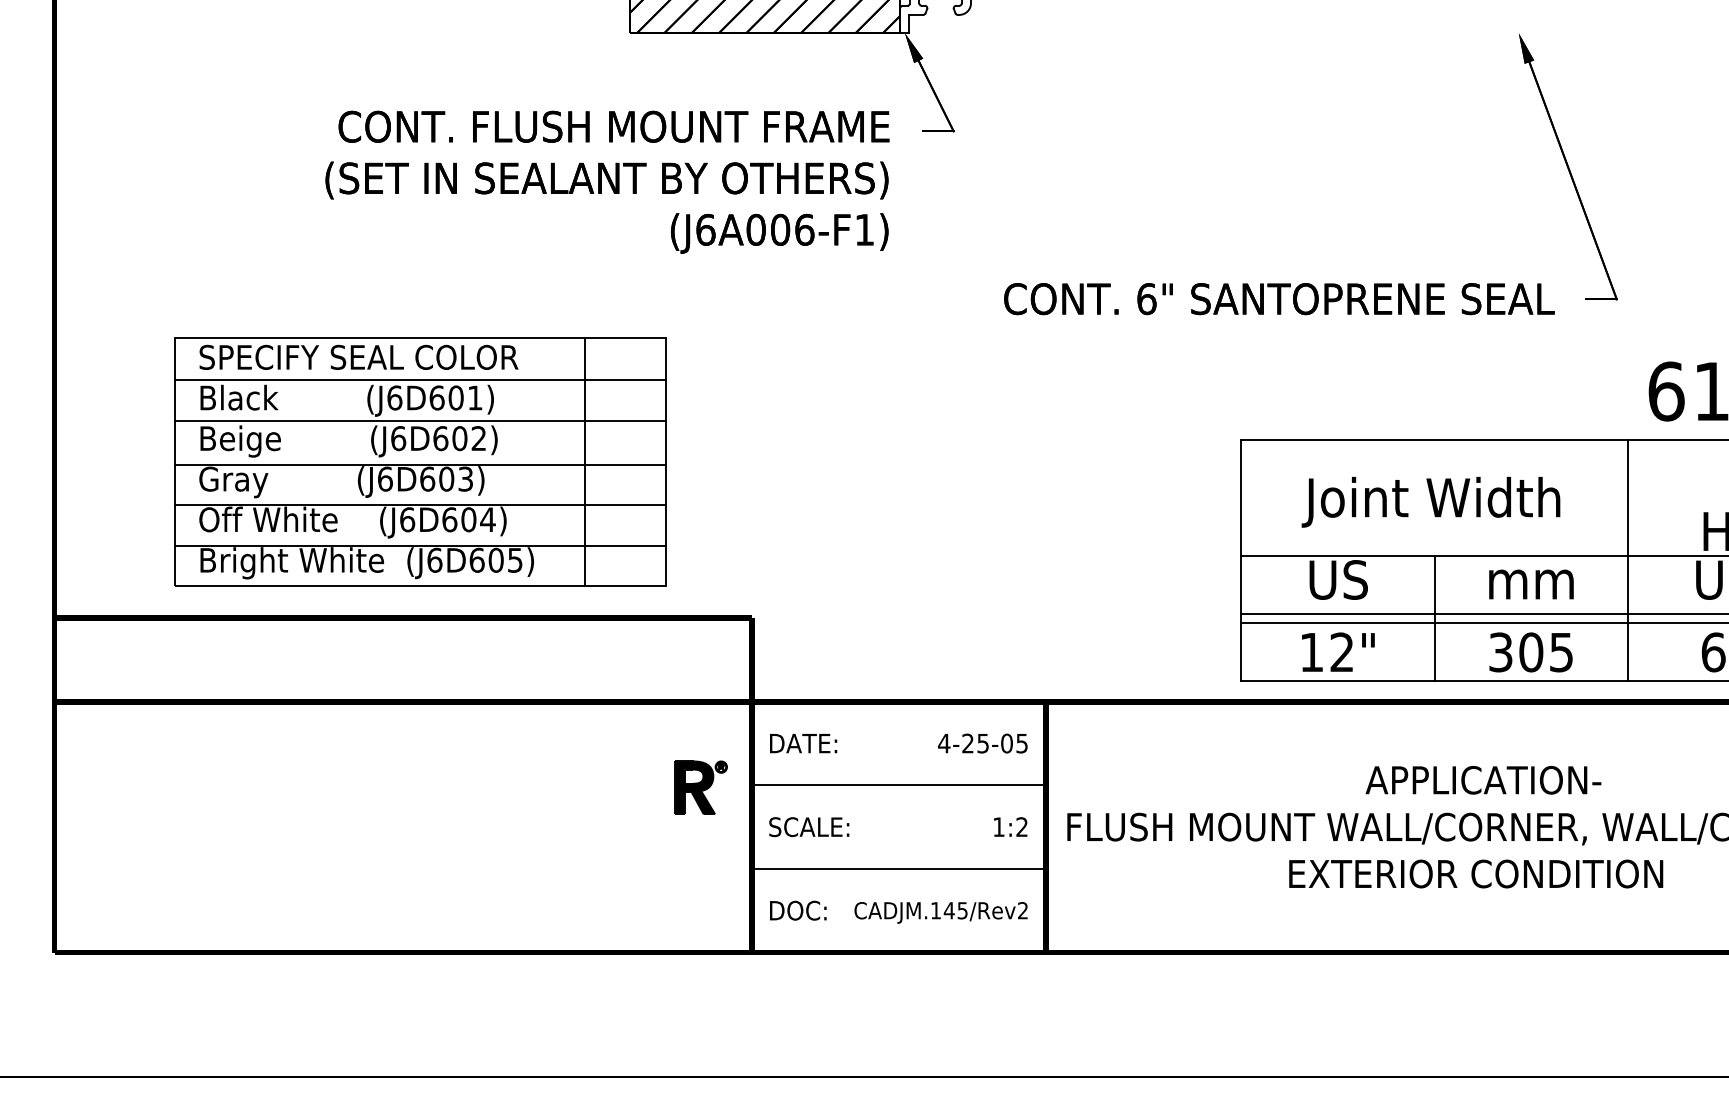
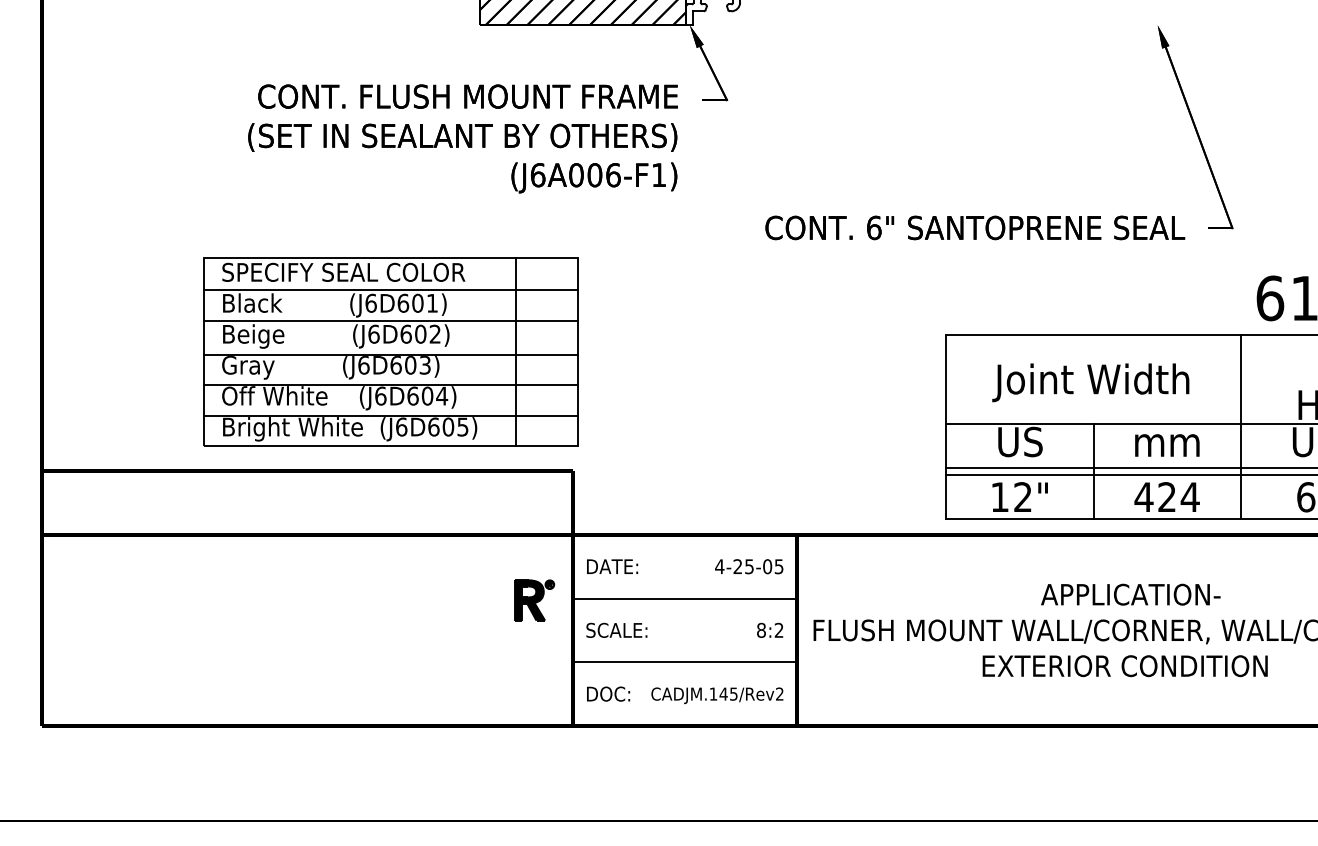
part: (420, 461) -> (390, 351), moved
text: (1531, 652) -> (1167, 497), 305 -> 424
text: (998, 827) -> (761, 630), 1:2 -> 8:2

